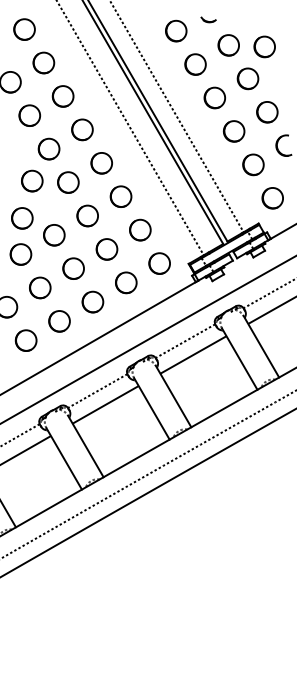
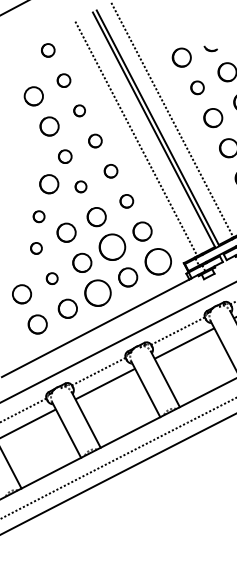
circle: (24, 29) -> (48, 50), size x0.7
part: (43, 62) -> (63, 80), size x0.7
part: (195, 64) -> (197, 87), size x0.7
part: (62, 96) -> (79, 110), size x0.6
part: (82, 129) -> (95, 140), size x0.7
part: (48, 148) -> (64, 156), size x0.7
circle: (101, 163) -> (110, 171), size x0.7
circle: (68, 182) -> (81, 186), size x0.6
part: (120, 196) -> (126, 201), size x0.7
circle: (22, 218) -> (39, 216), size x0.6
part: (106, 249) -> (111, 247), size x1.4
part: (20, 254) -> (36, 248), size x0.6
circle: (159, 263) -> (158, 261), size x1.4
part: (40, 287) -> (52, 278), size x0.6
part: (92, 301) -> (97, 292), size x1.4

